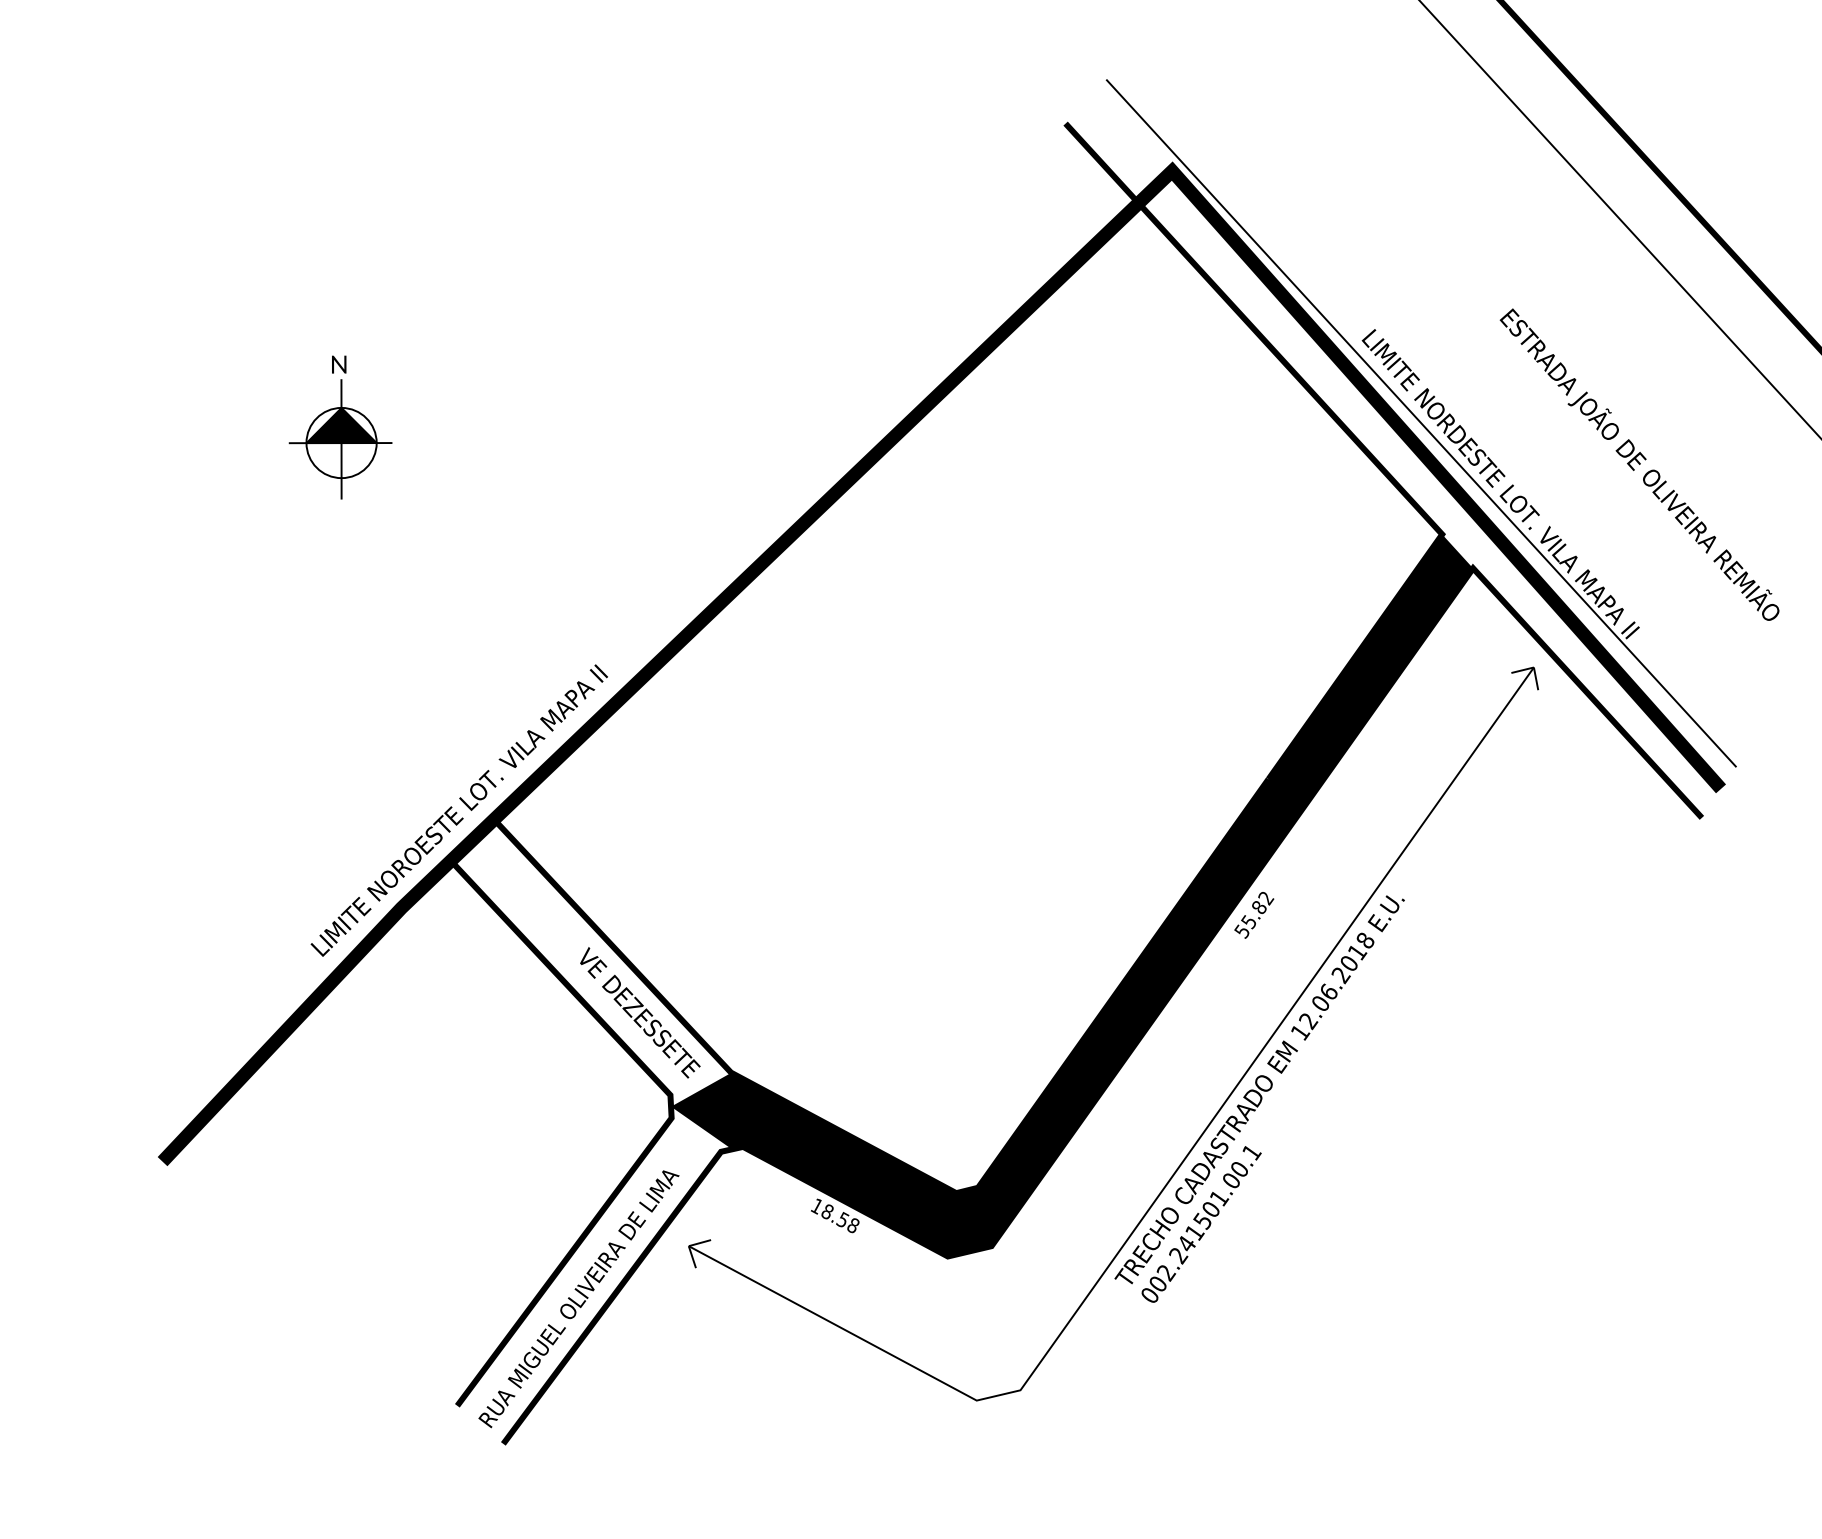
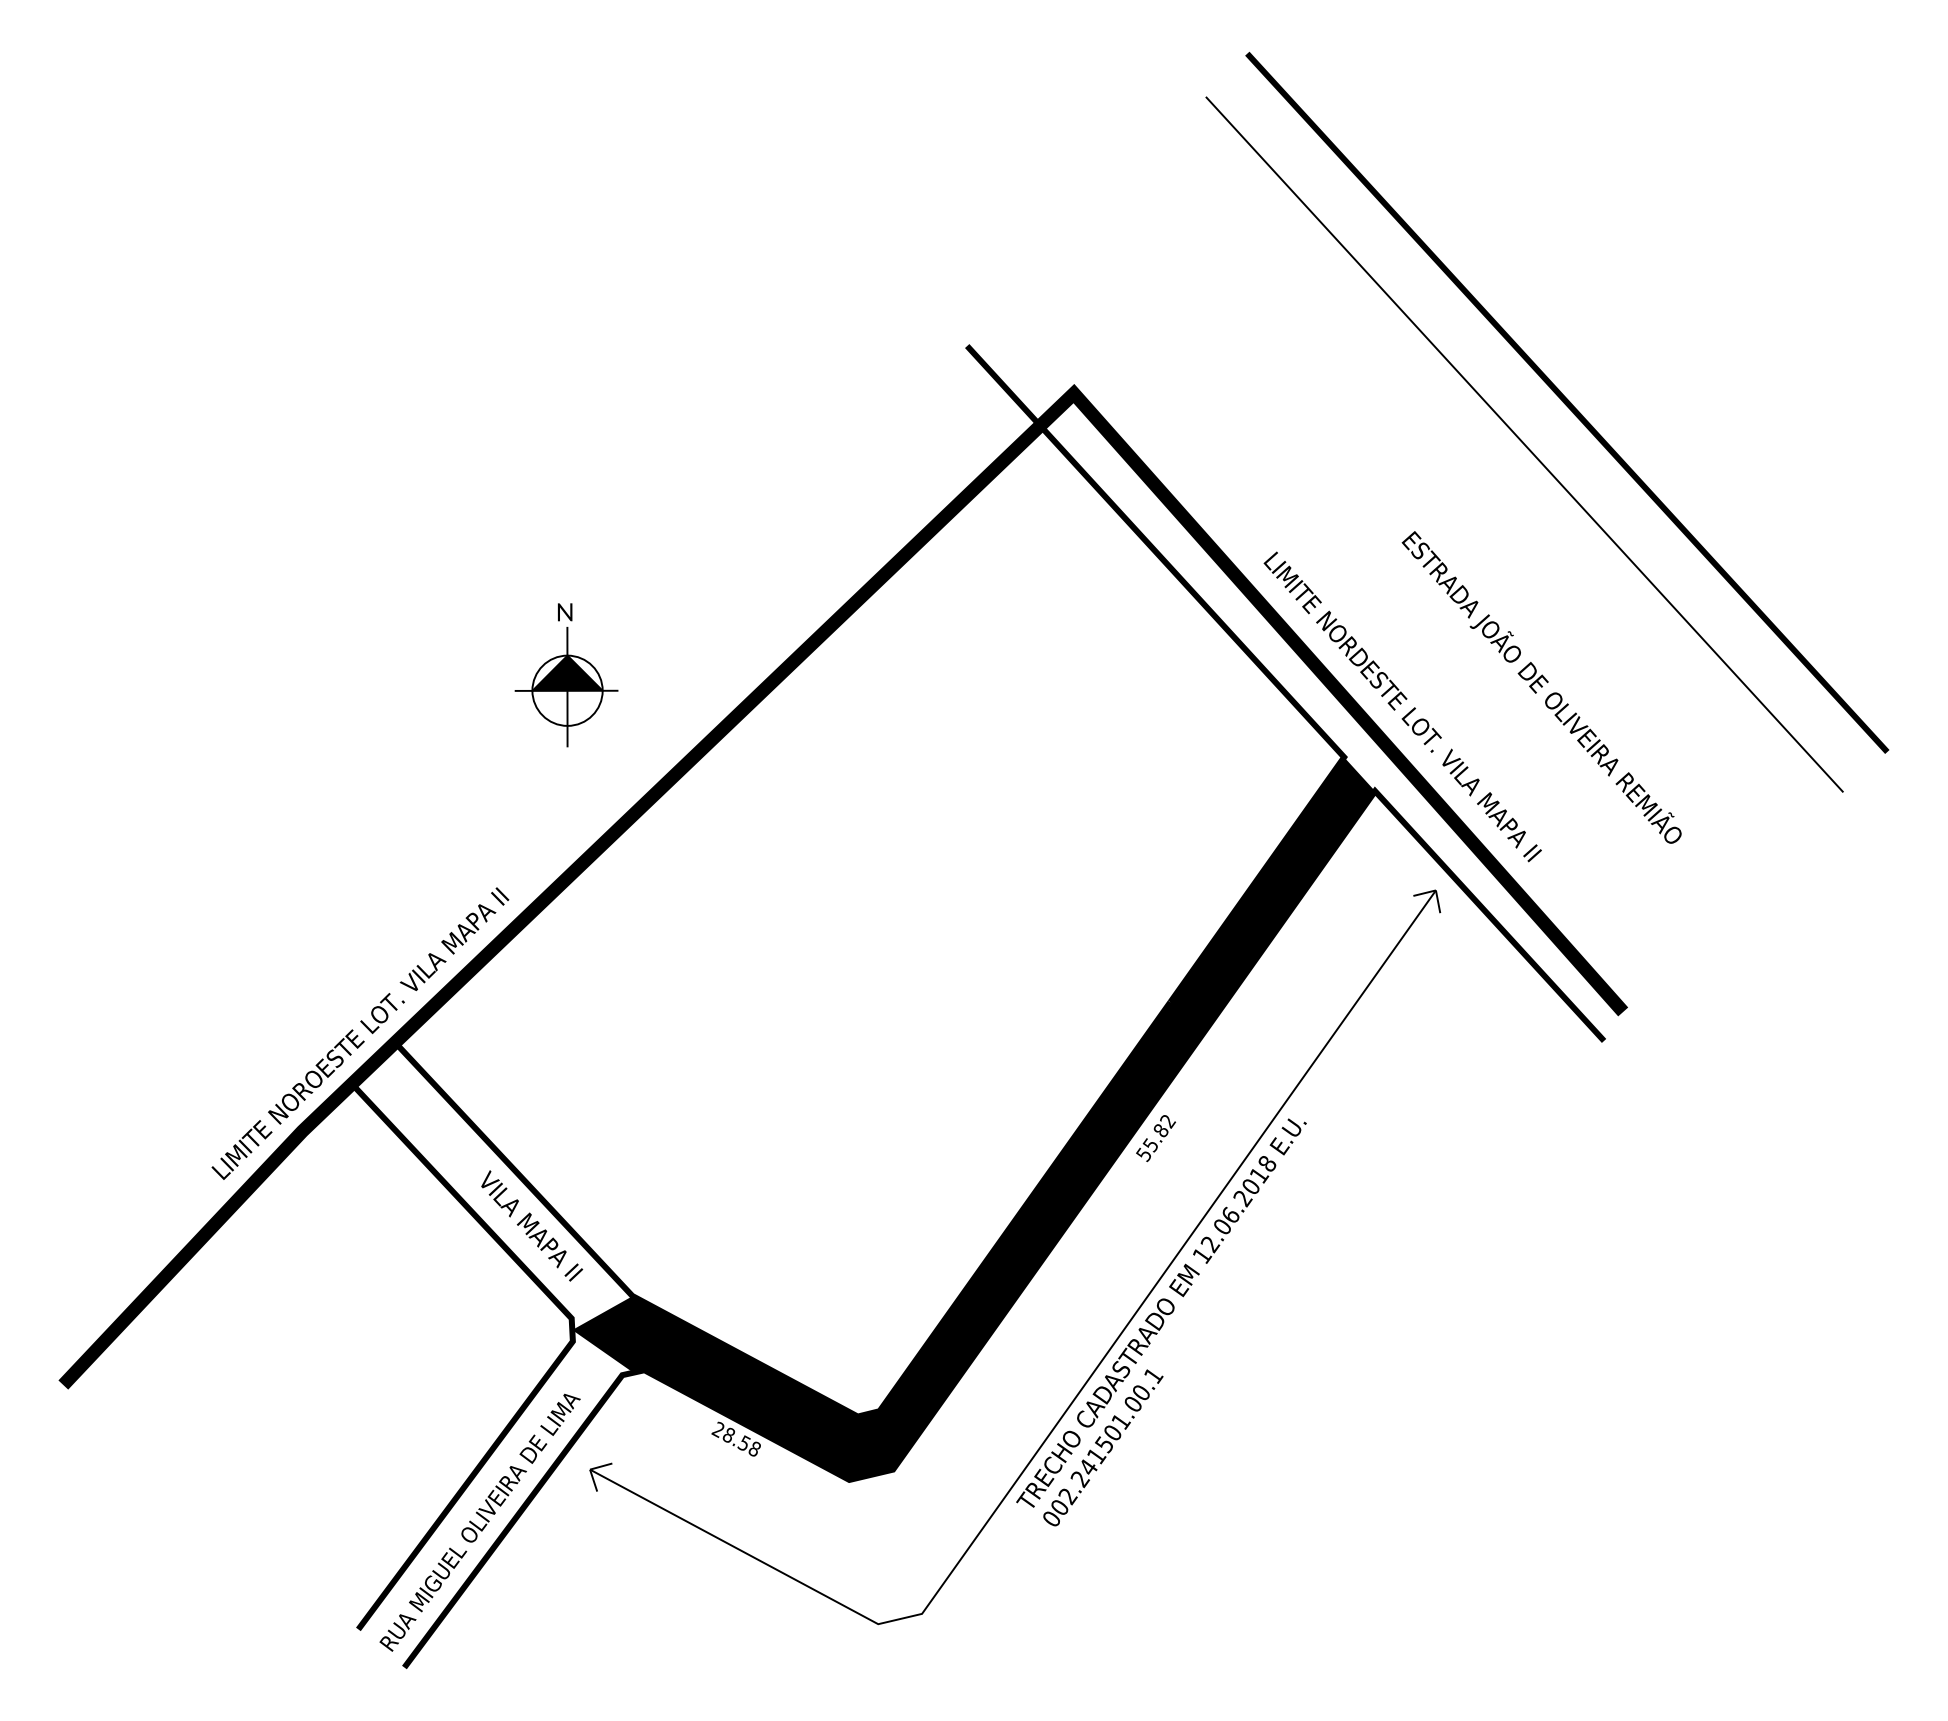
line: (1421, 422) -> (1323, 645), removed
part: (340, 427) -> (566, 675), moved
text: (644, 1019) -> (545, 1242), VE DEZESSETE -> VILA MAPA II
text: (816, 1206) -> (717, 1429), 18.58 -> 28.58

